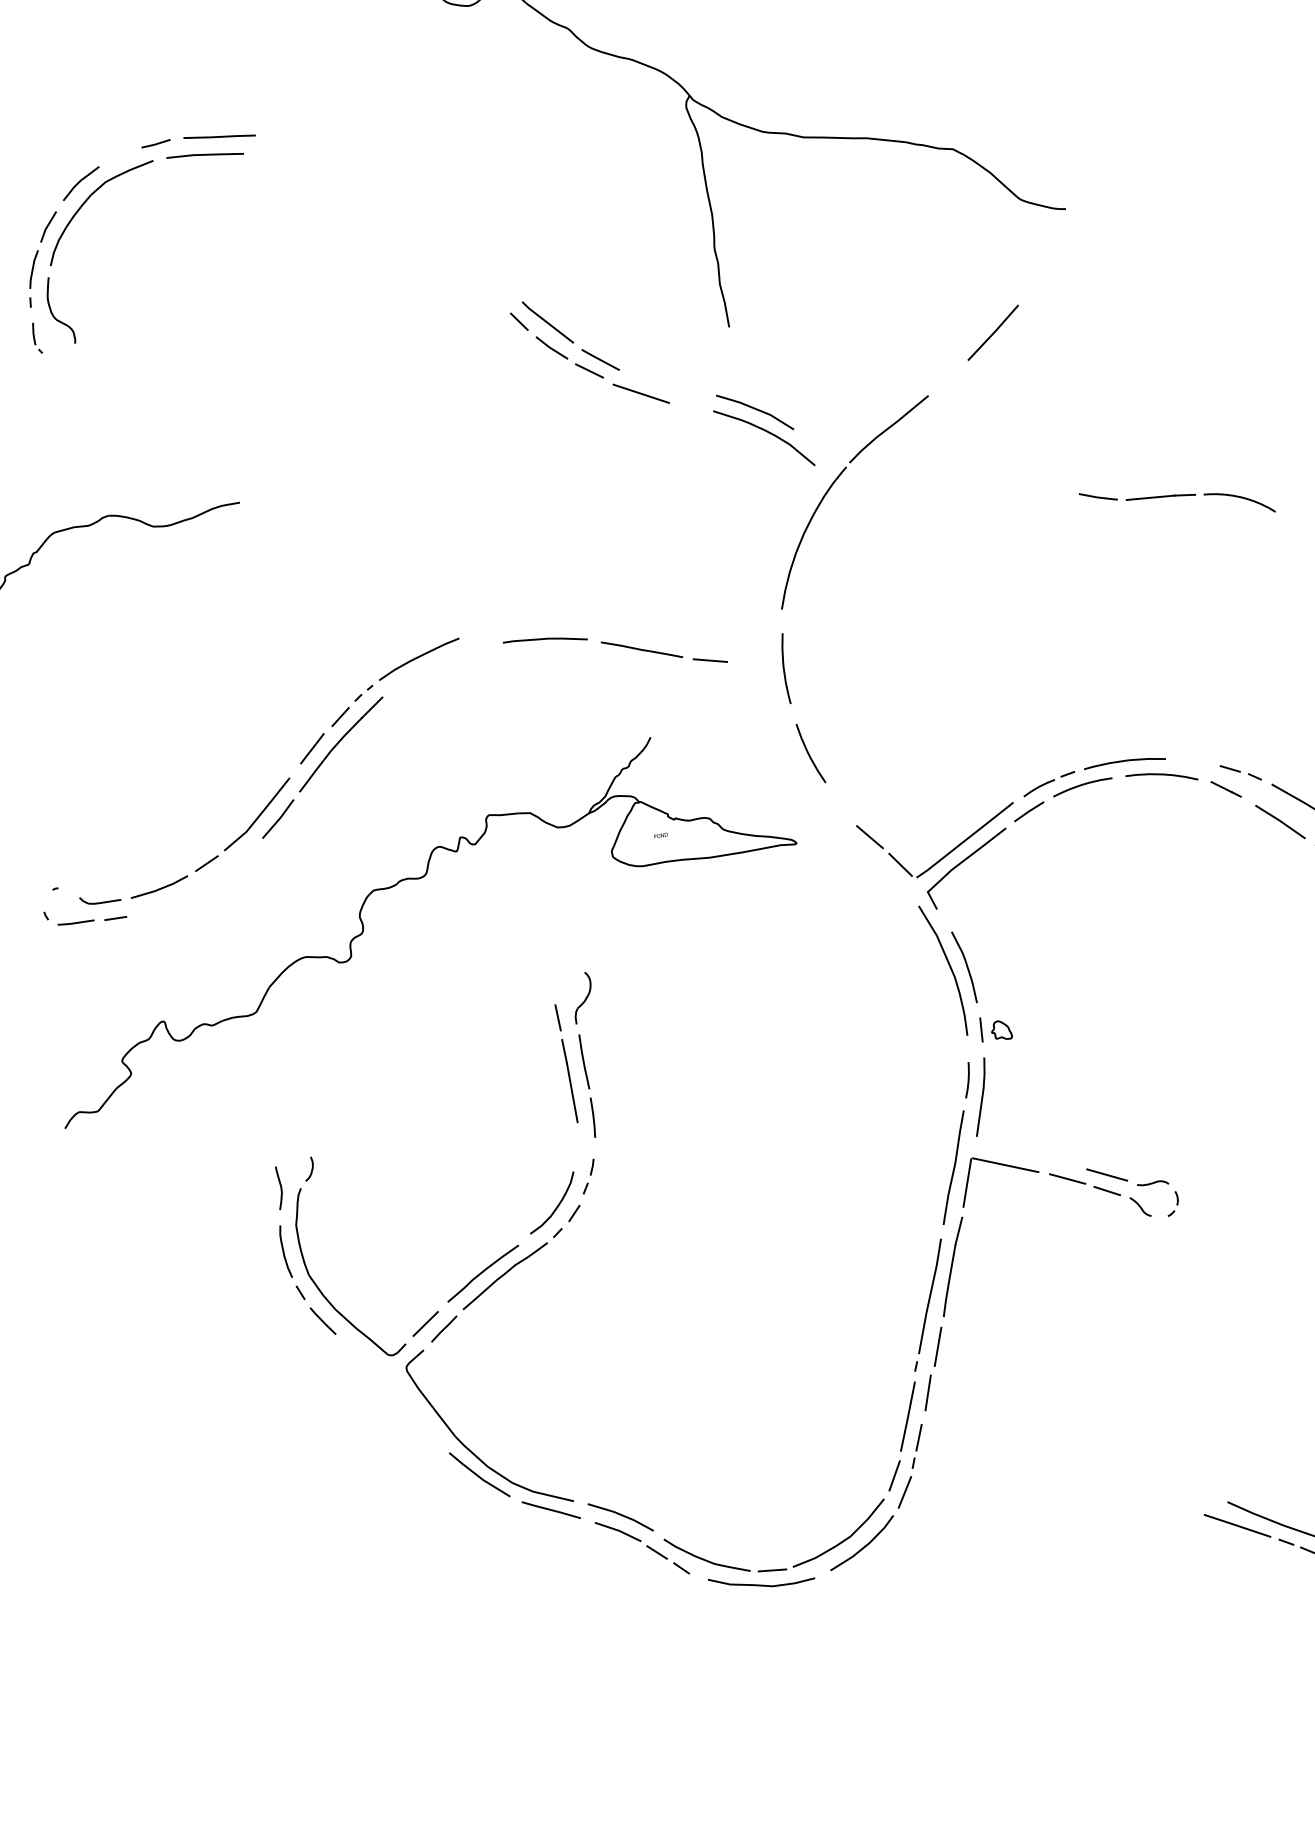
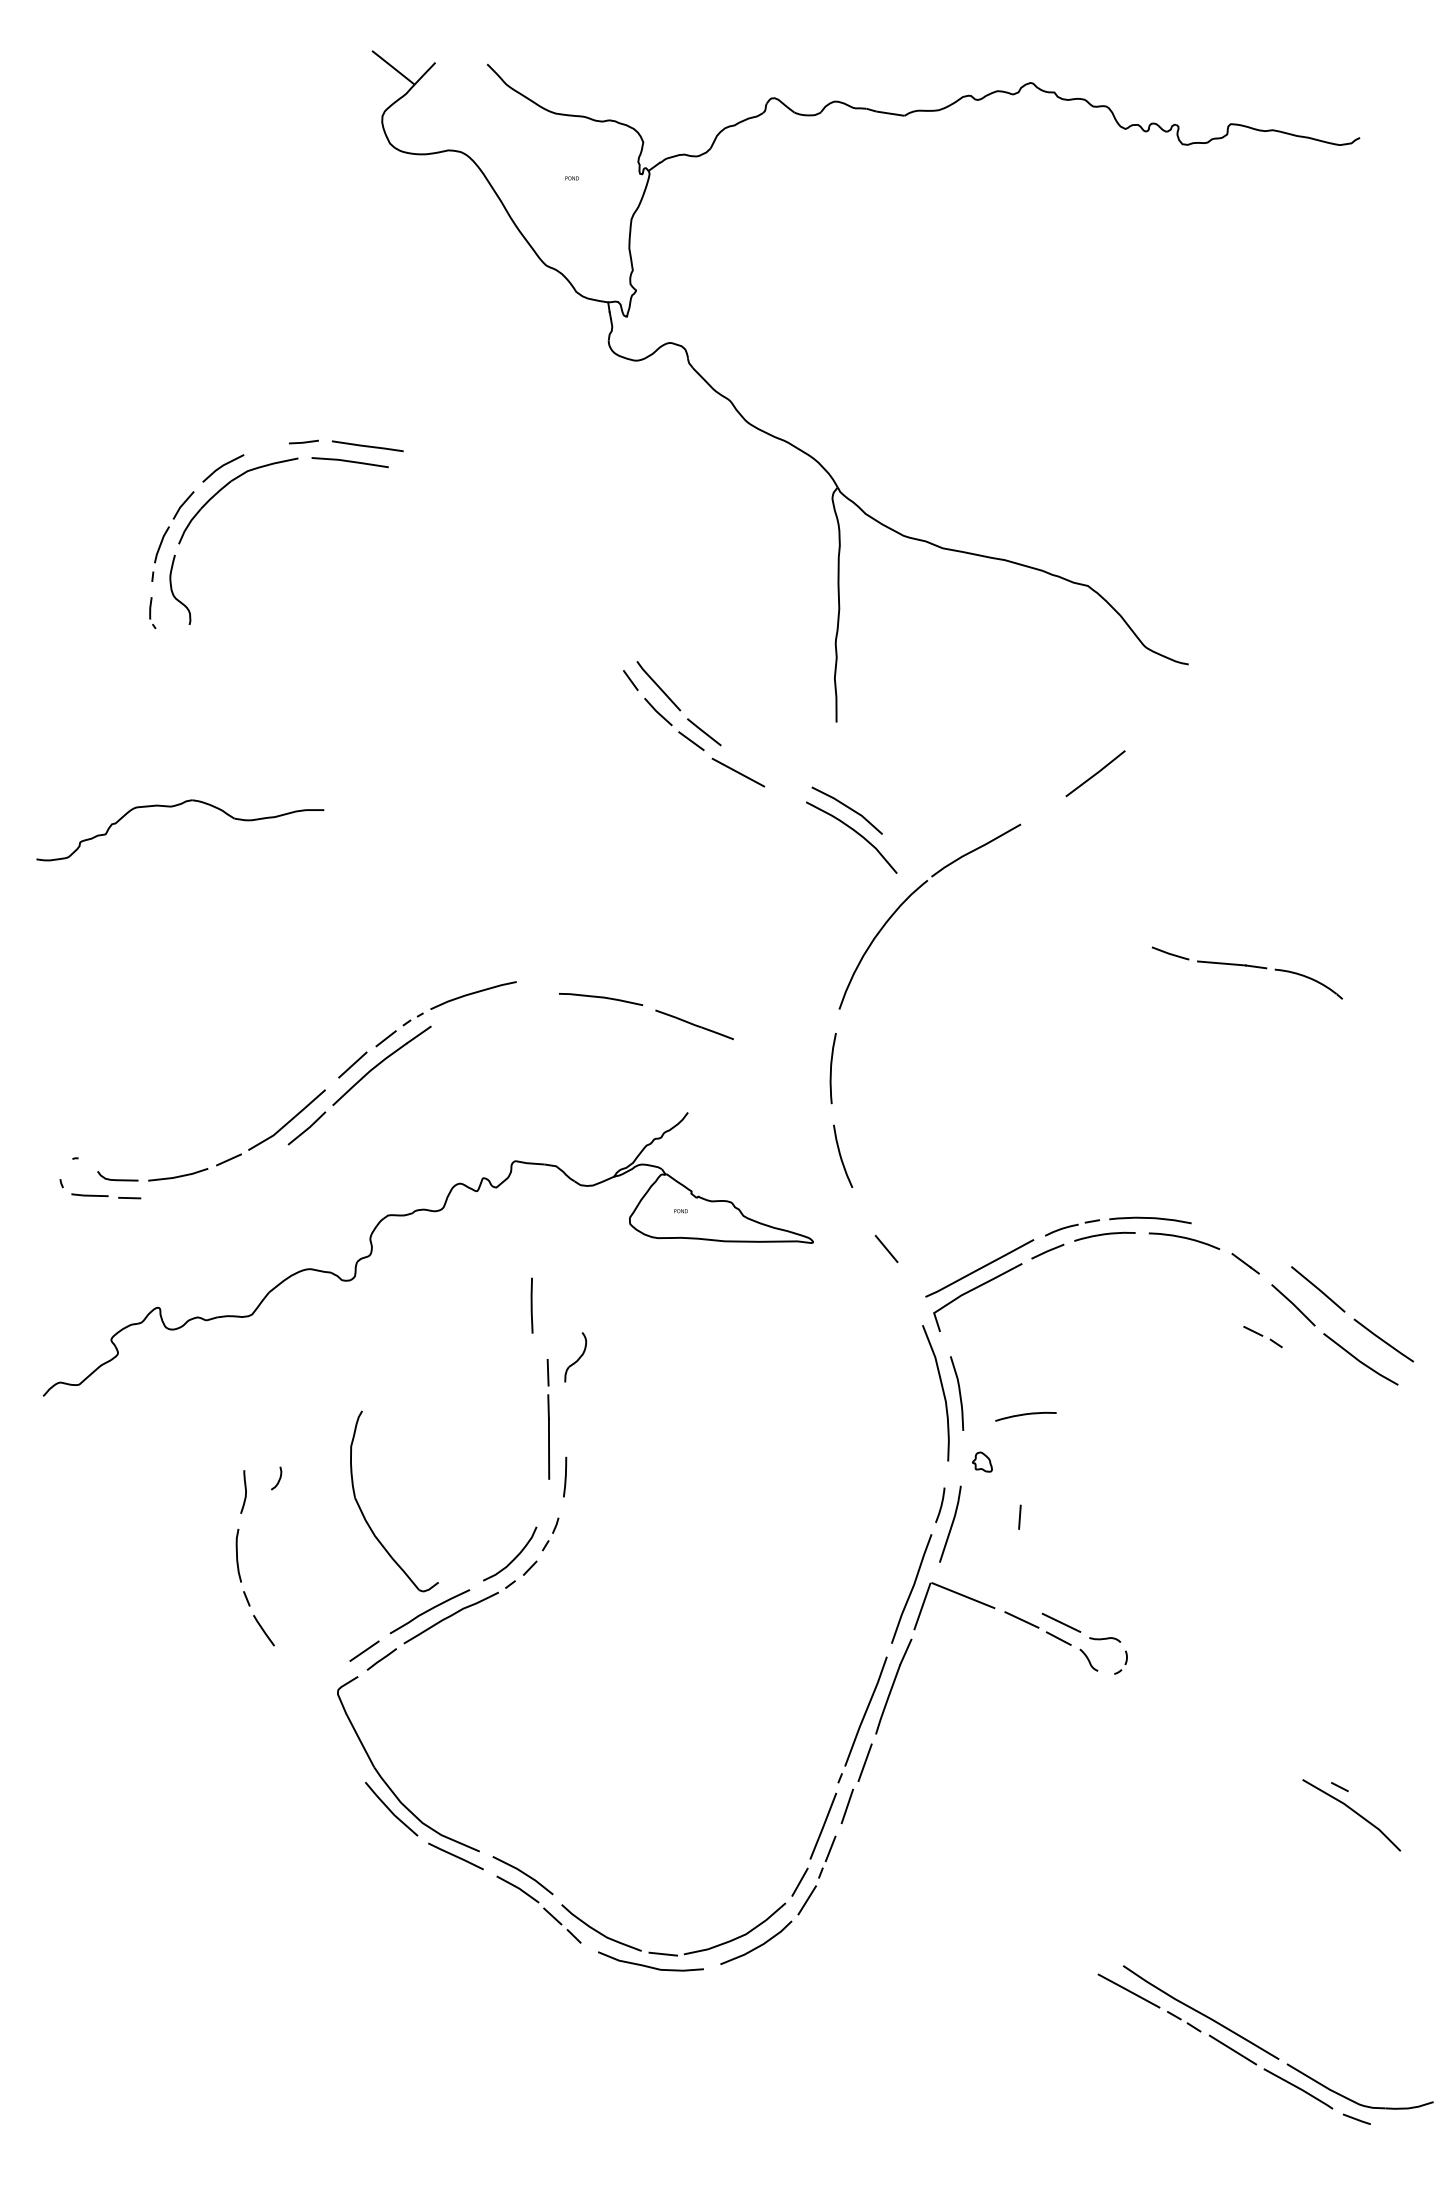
line: (709, 660) -> (759, 1047), removed
part: (1240, 773) -> (1262, 1337), moved
line: (900, 864) -> (911, 1281), removed
curve: (1035, 977) -> (1025, 1415), added
line: (980, 1029) -> (1019, 1516), moved
line: (583, 1061) -> (531, 1305), moved
part: (321, 1290) -> (364, 1515), moved

